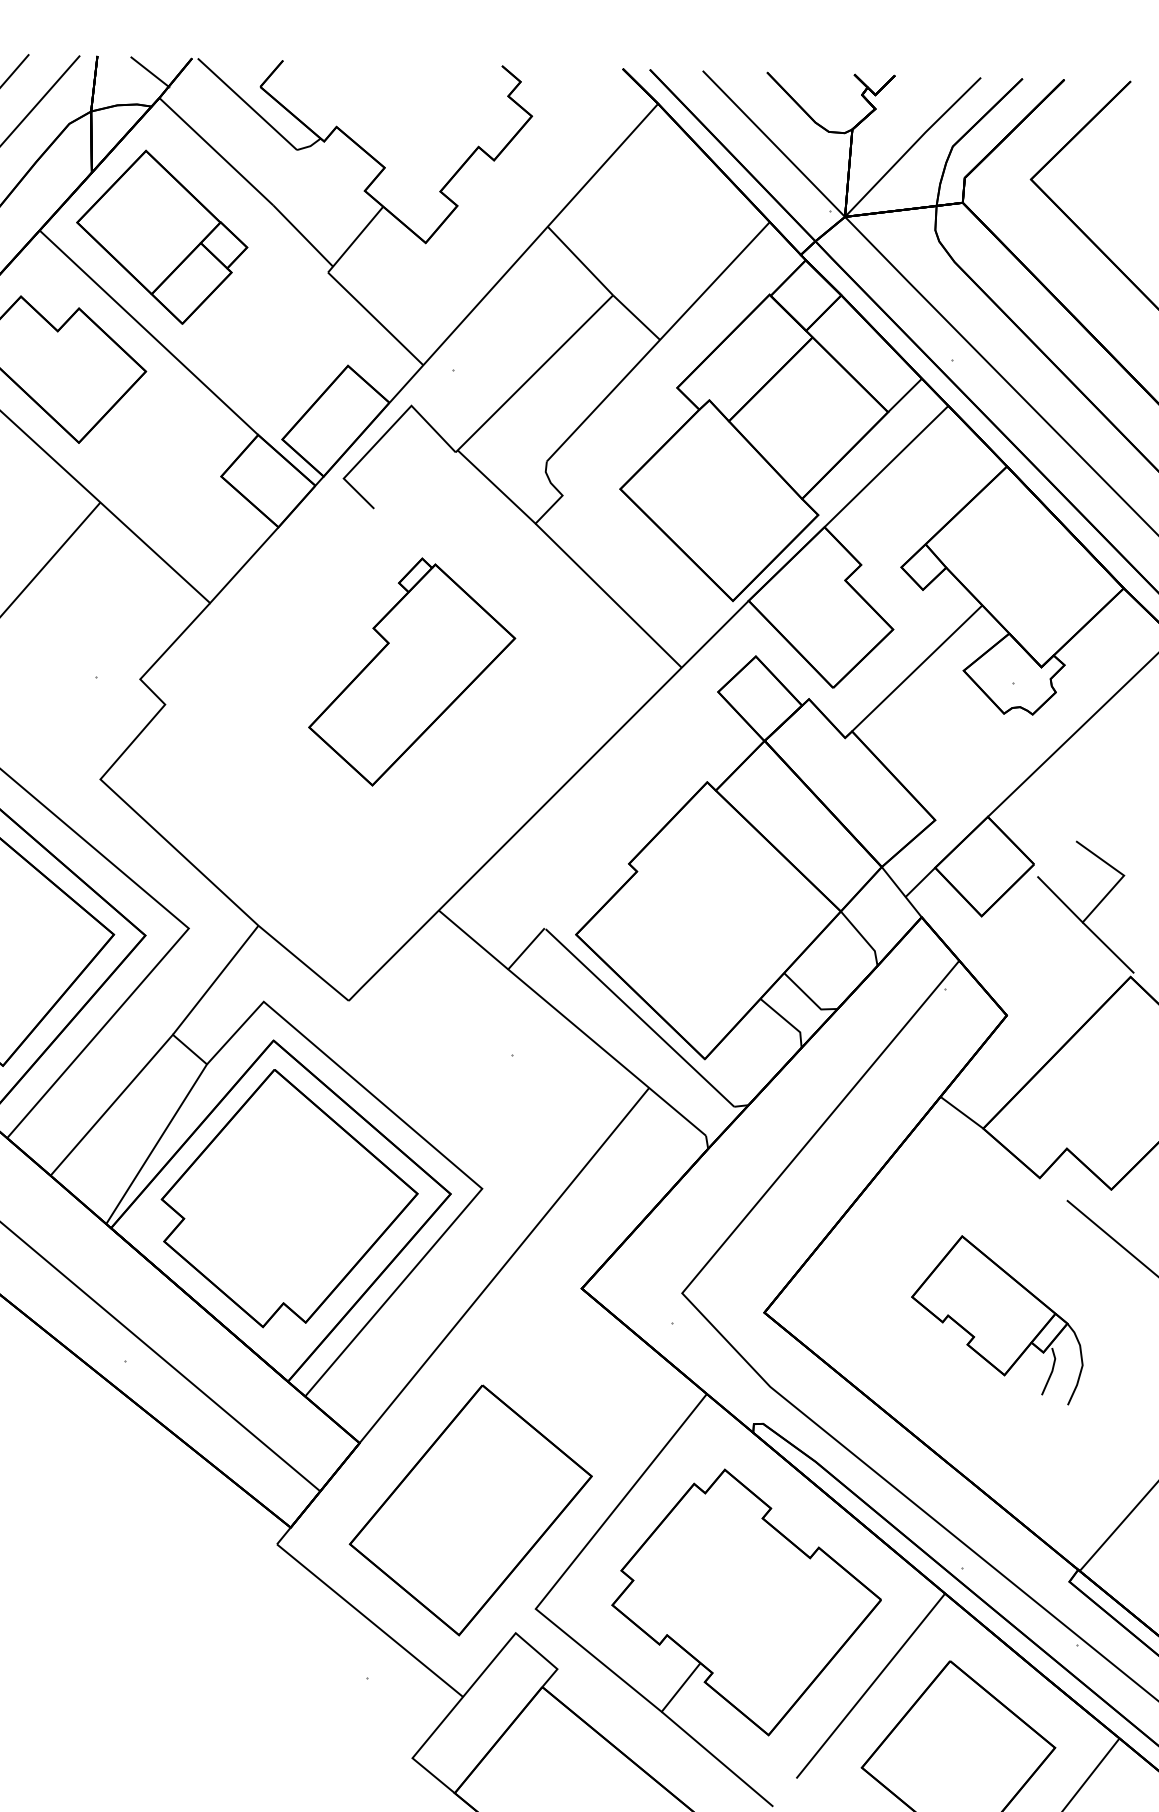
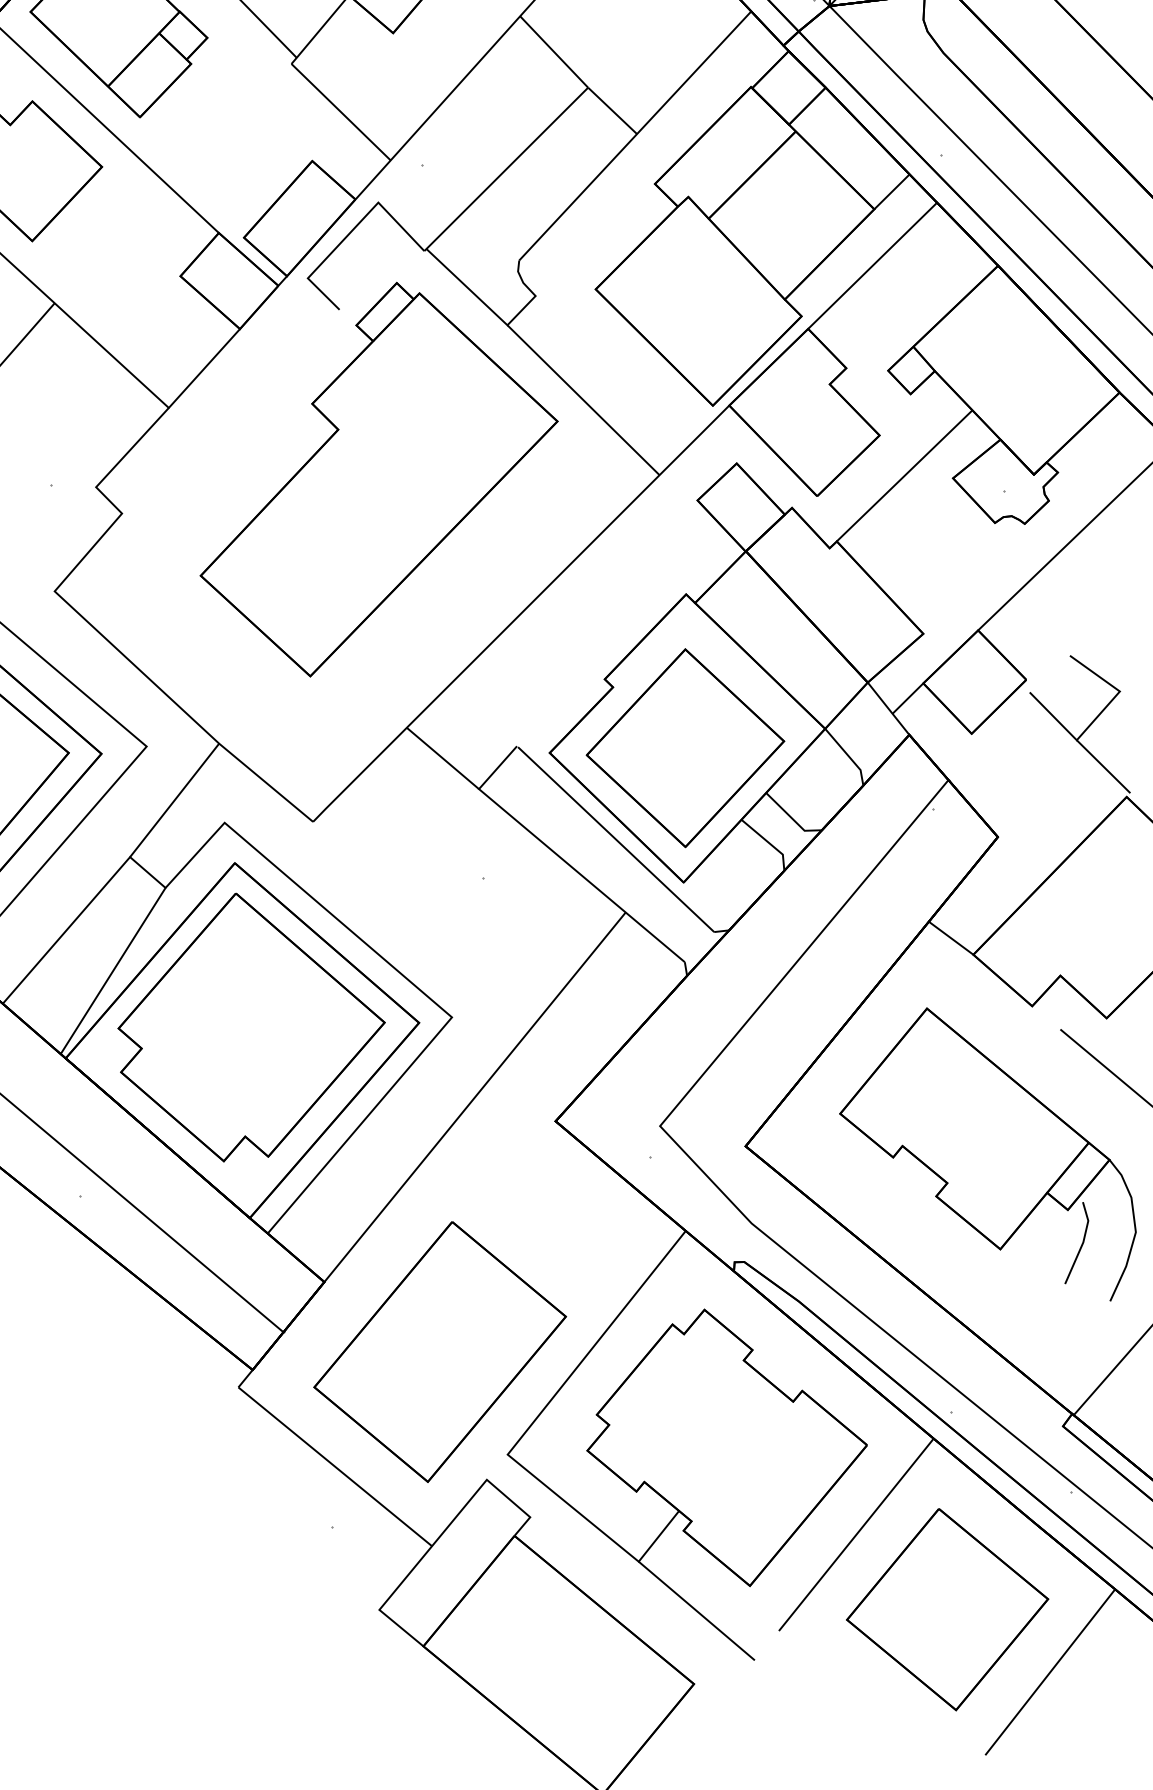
part: (411, 671) -> (378, 479), size x1.67
part: (706, 930) -> (685, 748), added
part: (997, 1320) -> (988, 1154), size x1.67

